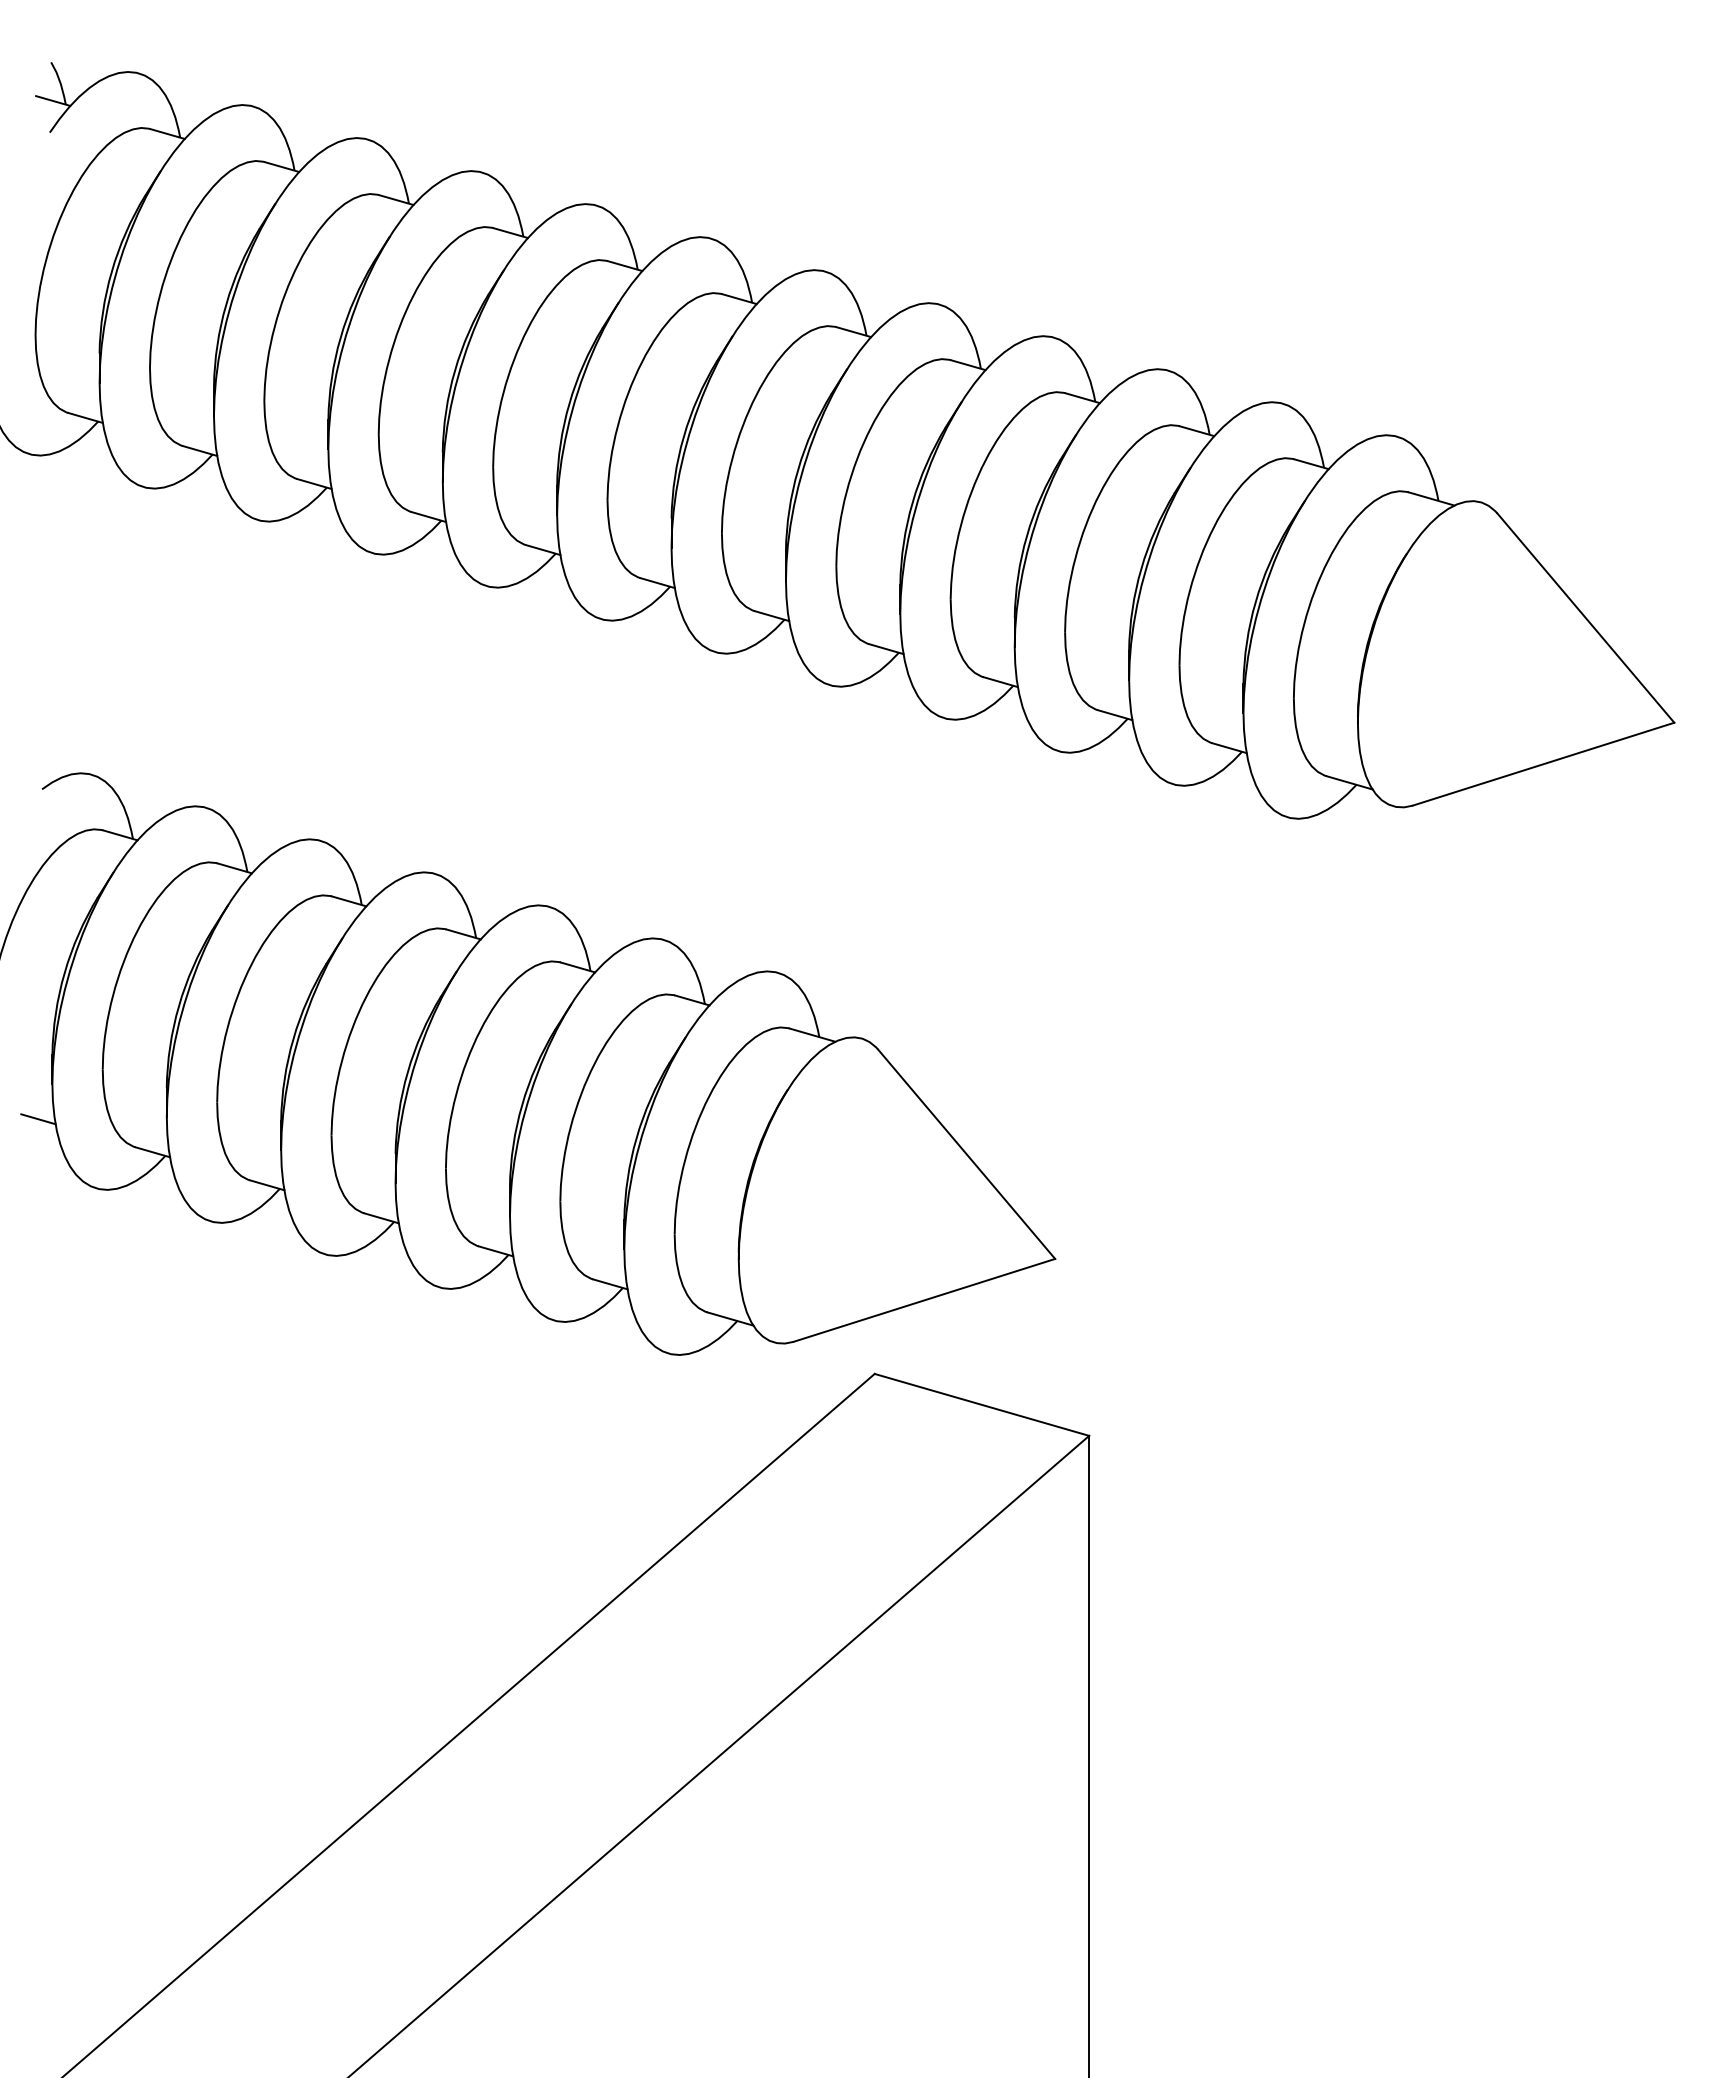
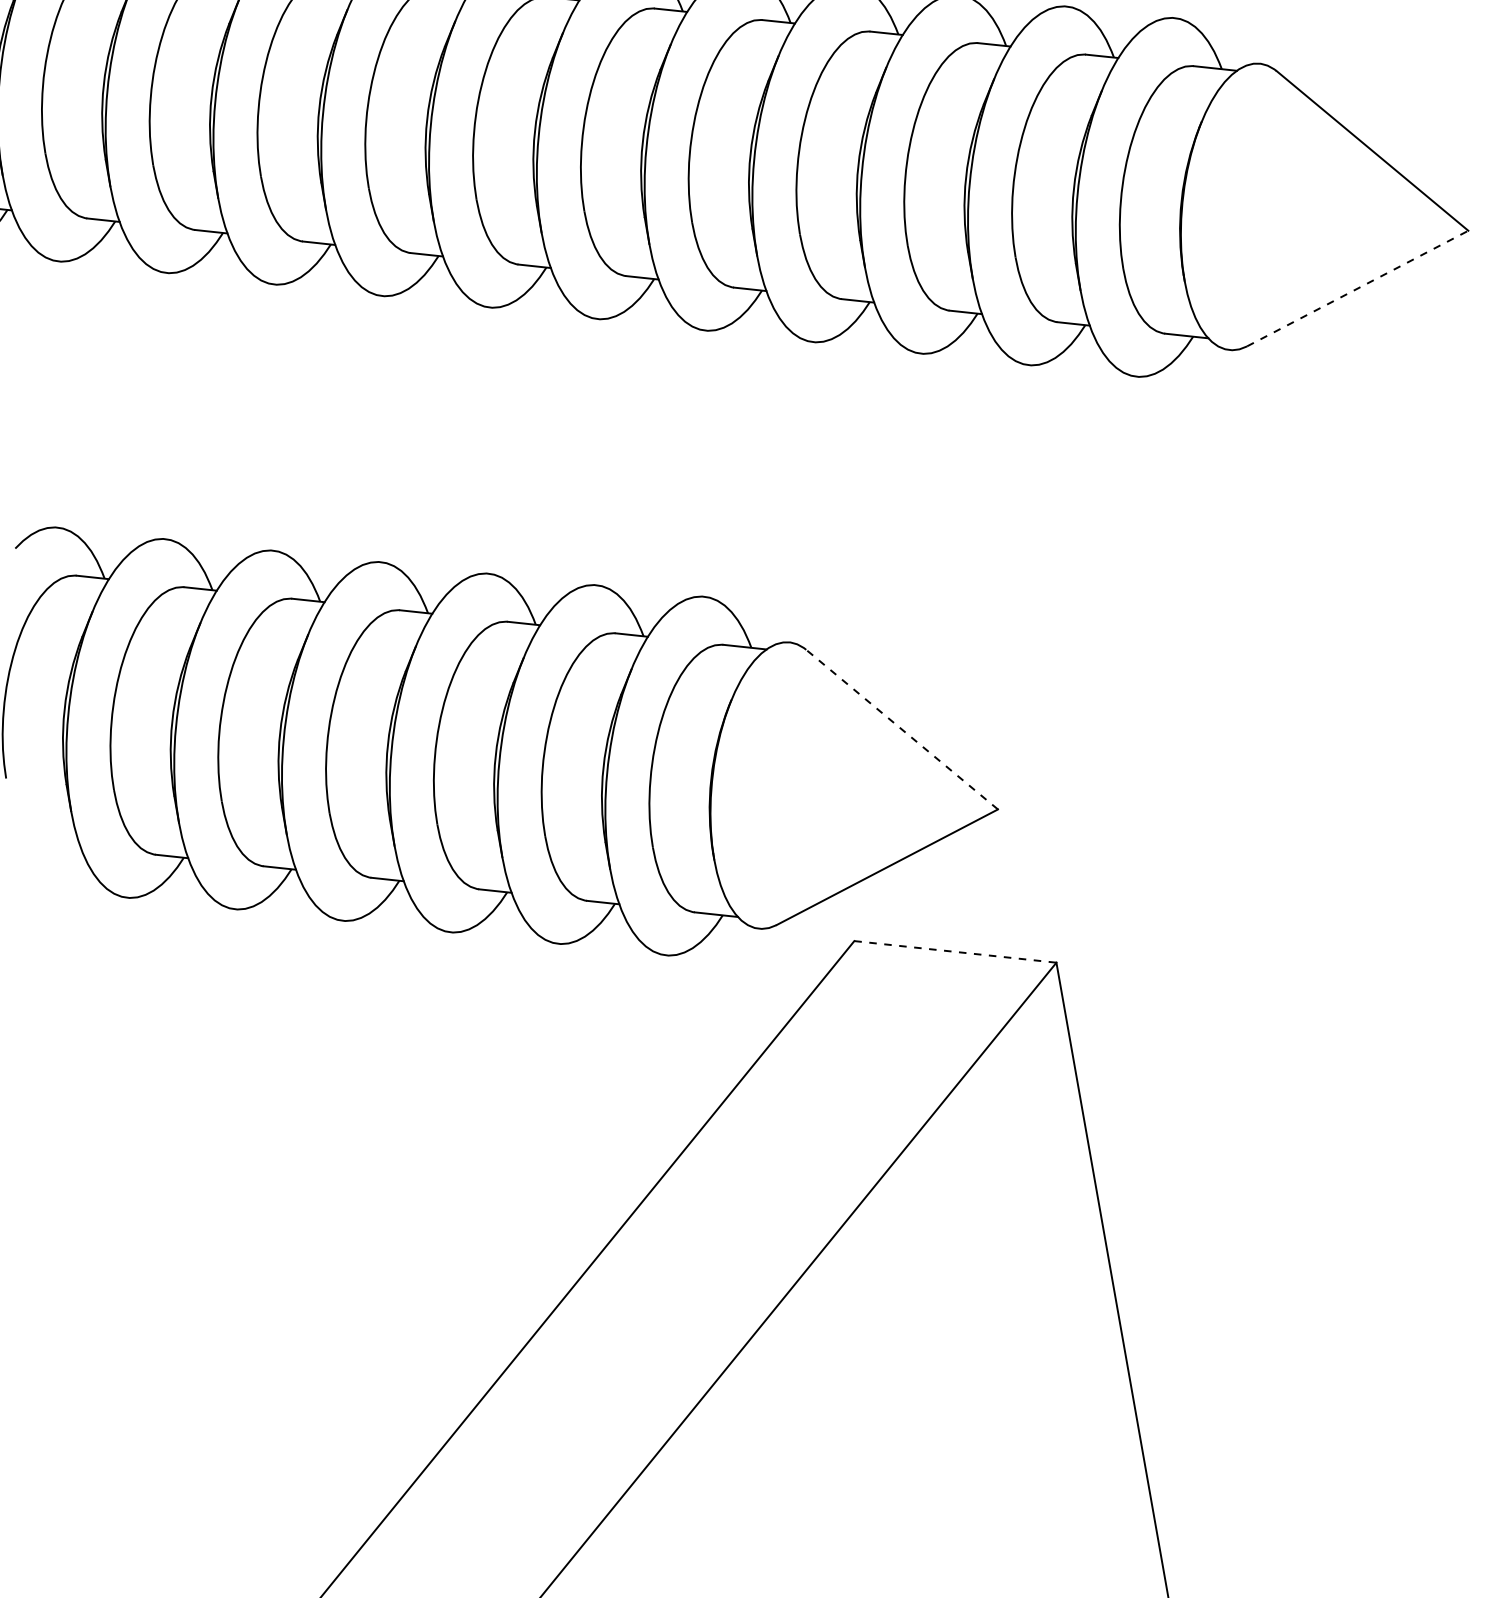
line: (1544, 764) -> (1358, 288), solid -> dashed
line: (38, 1119) -> (64, 845), removed
line: (966, 1154) -> (901, 729), solid -> dashed
line: (981, 1404) -> (954, 951), solid -> dashed

